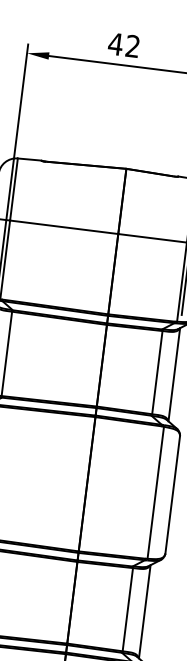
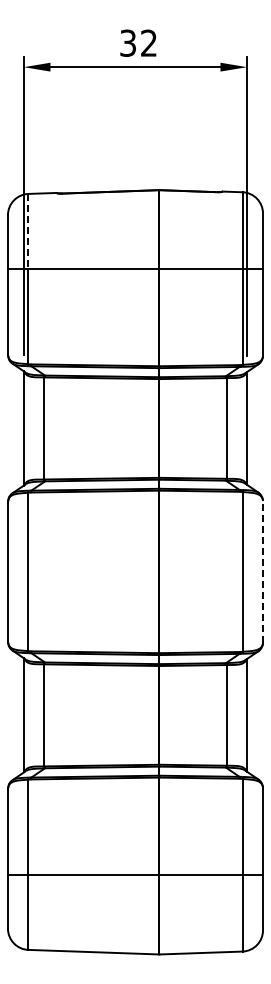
text: (115, 43) -> (127, 42), 42 -> 32
line: (13, 189) -> (28, 231), solid -> dashed
line: (173, 494) -> (263, 571), solid -> dashed

